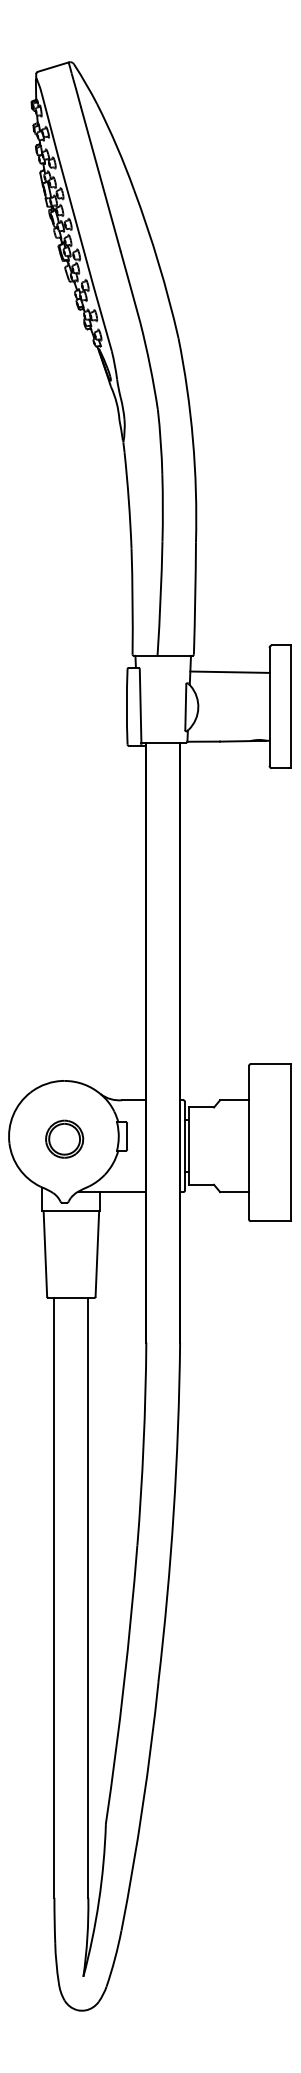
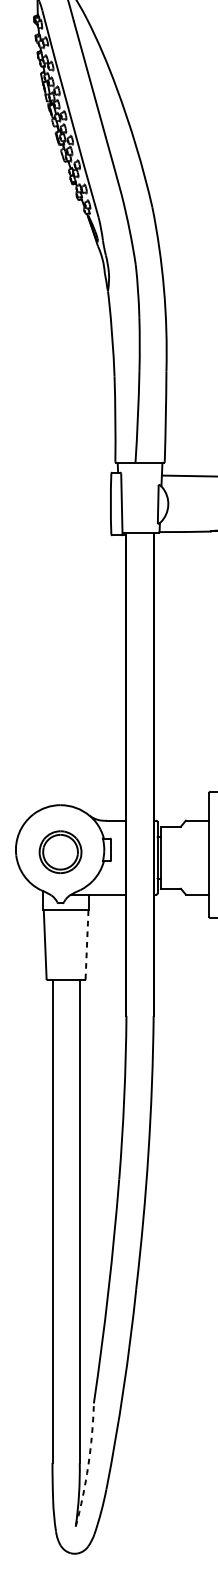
part: (64, 1138) -> (60, 851), size x1.4
line: (97, 1254) -> (87, 944), solid -> dashed
arc: (98, 1901) -> (87, 1465), solid -> dashed

